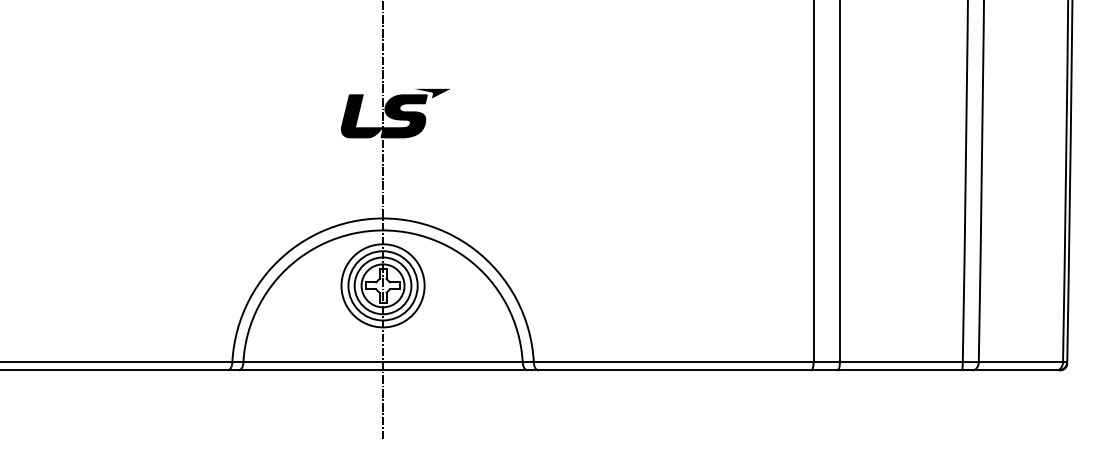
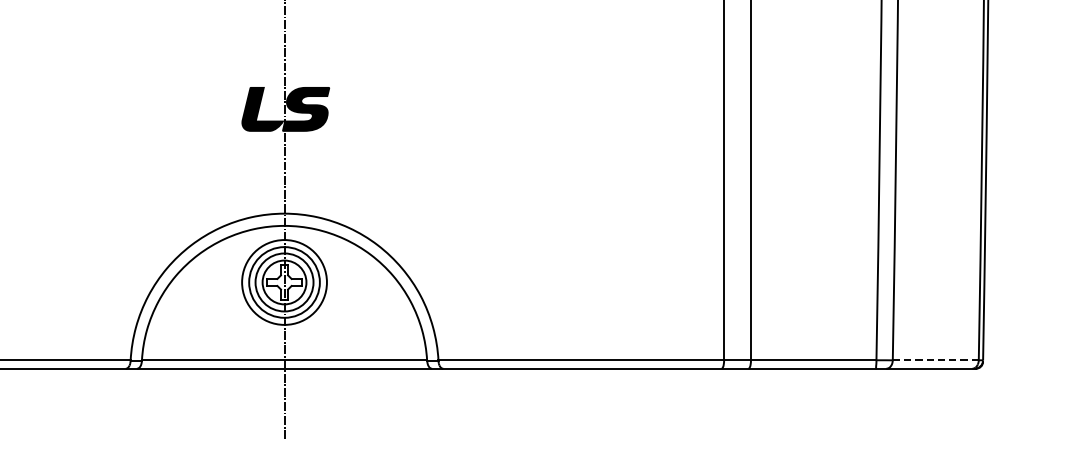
fill: (432, 93) -> (335, 86), removed
line: (1020, 362) -> (935, 360), solid -> dashed

